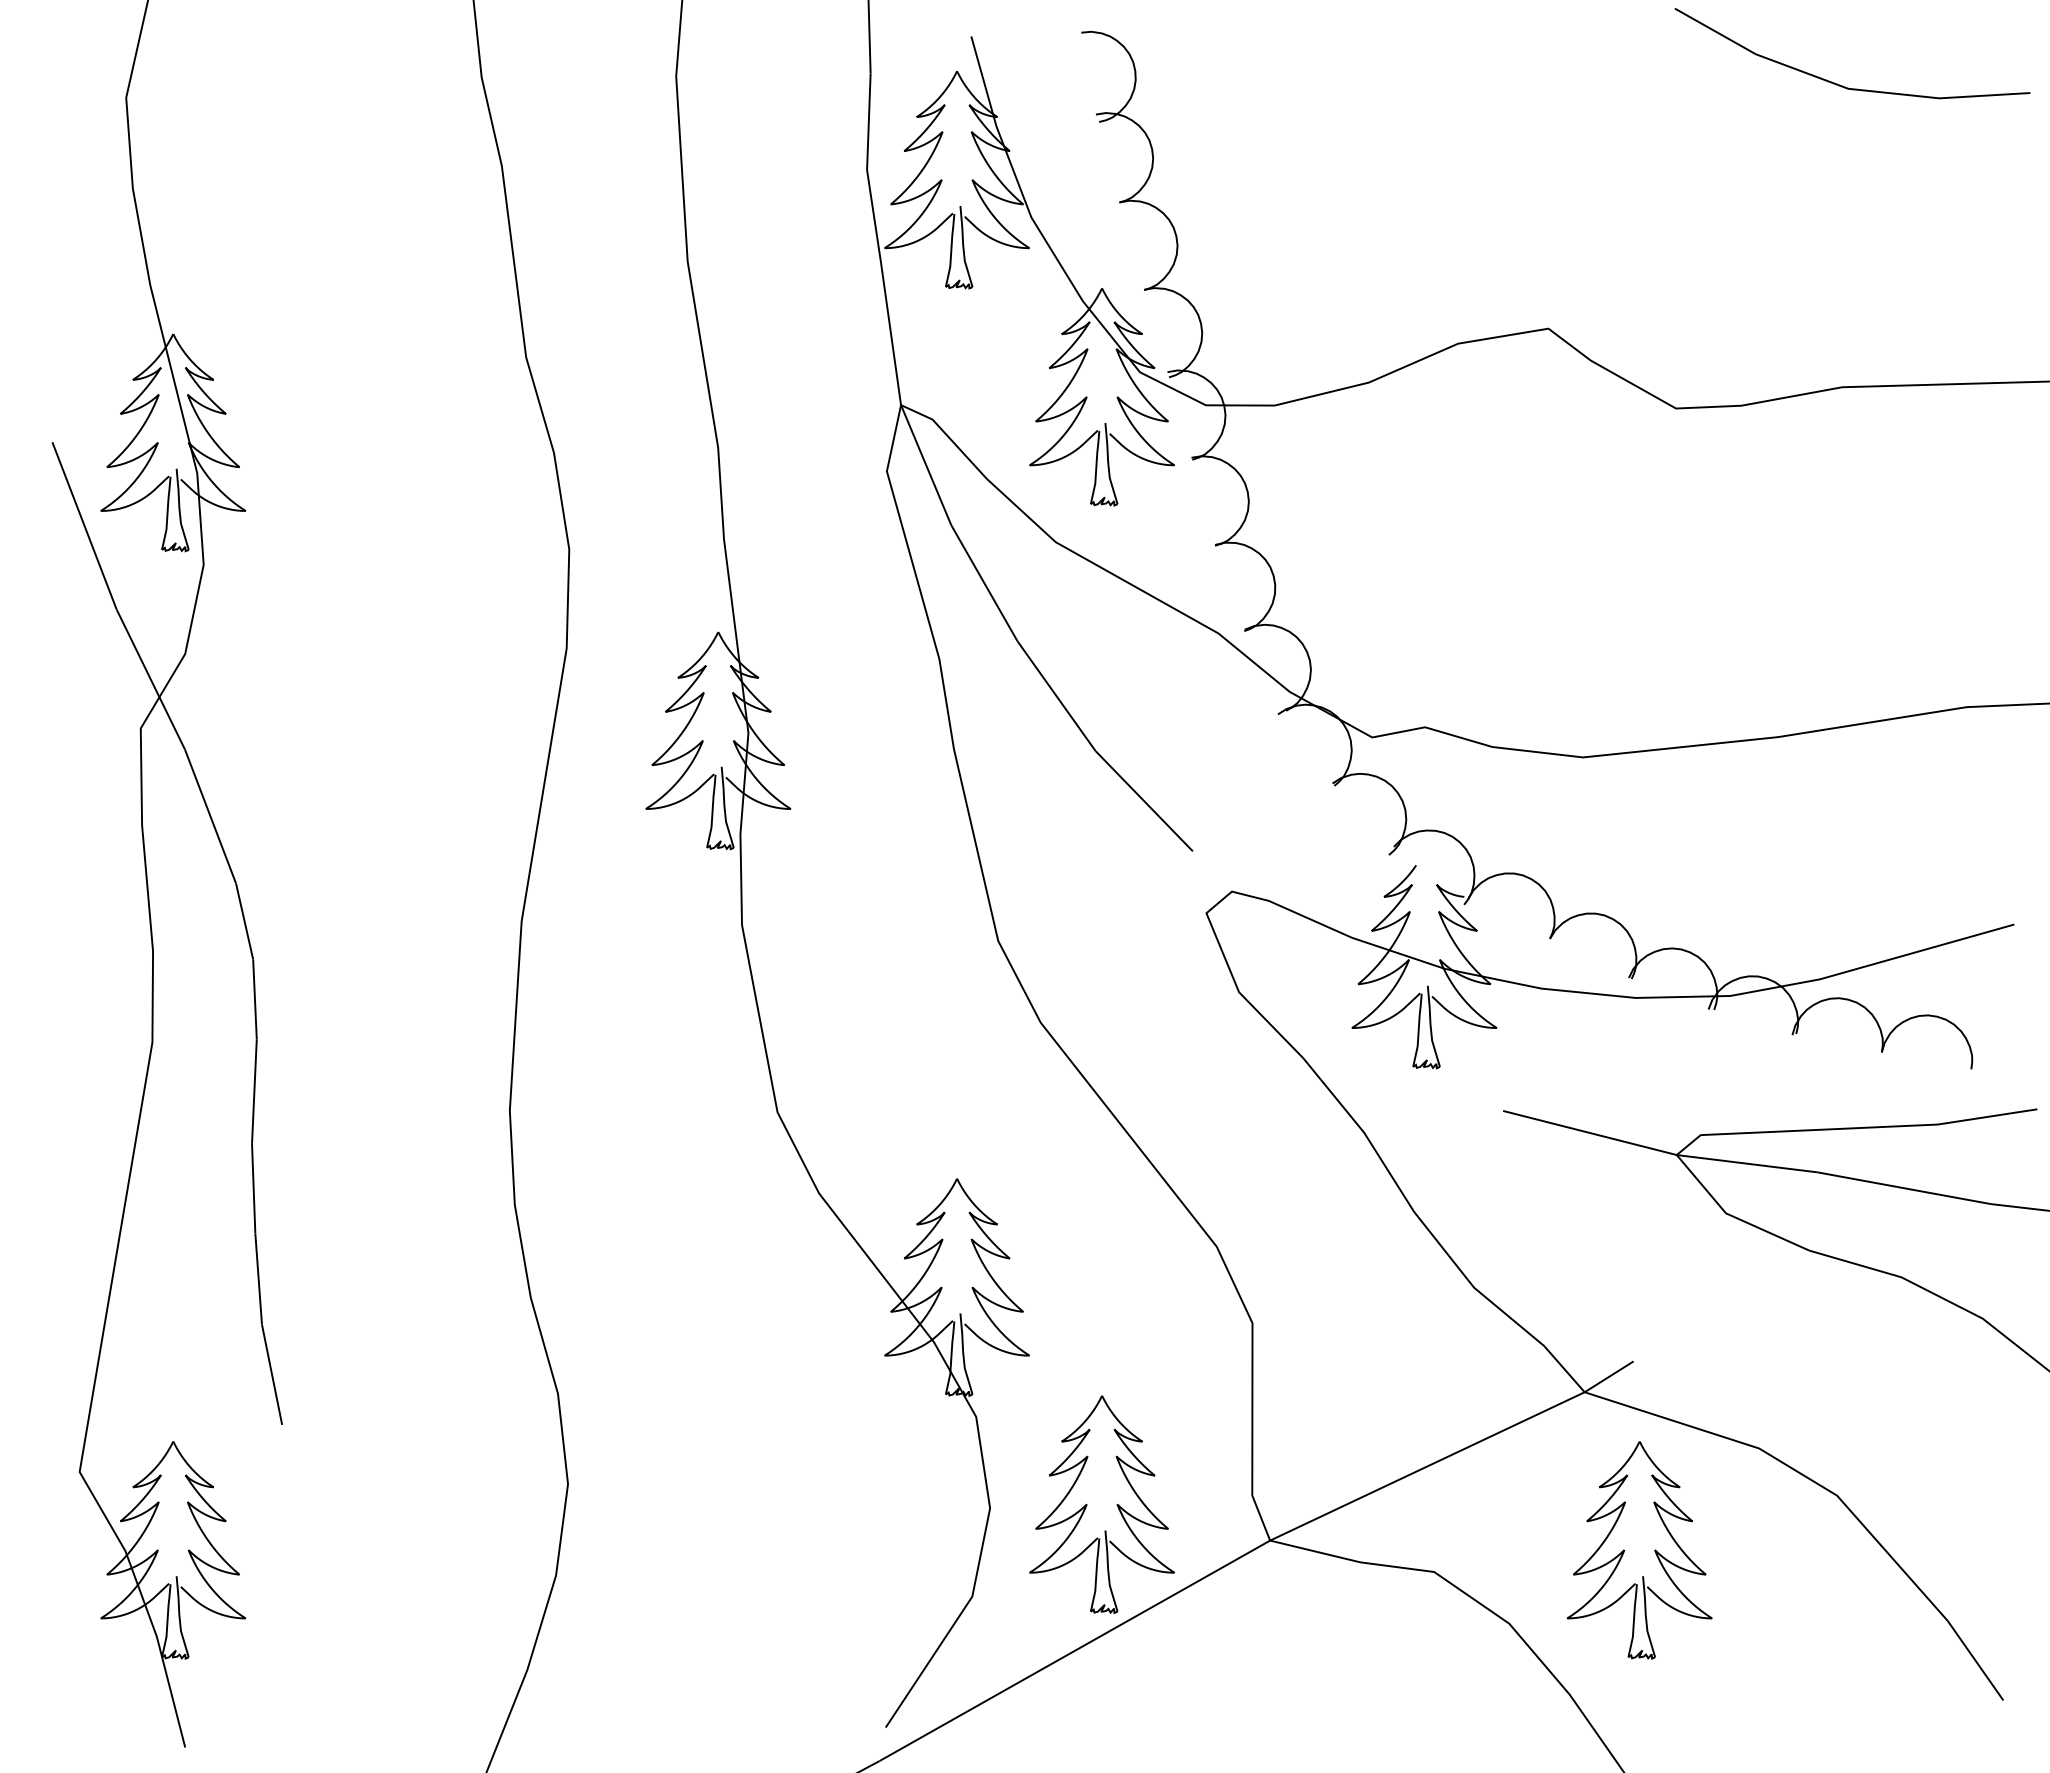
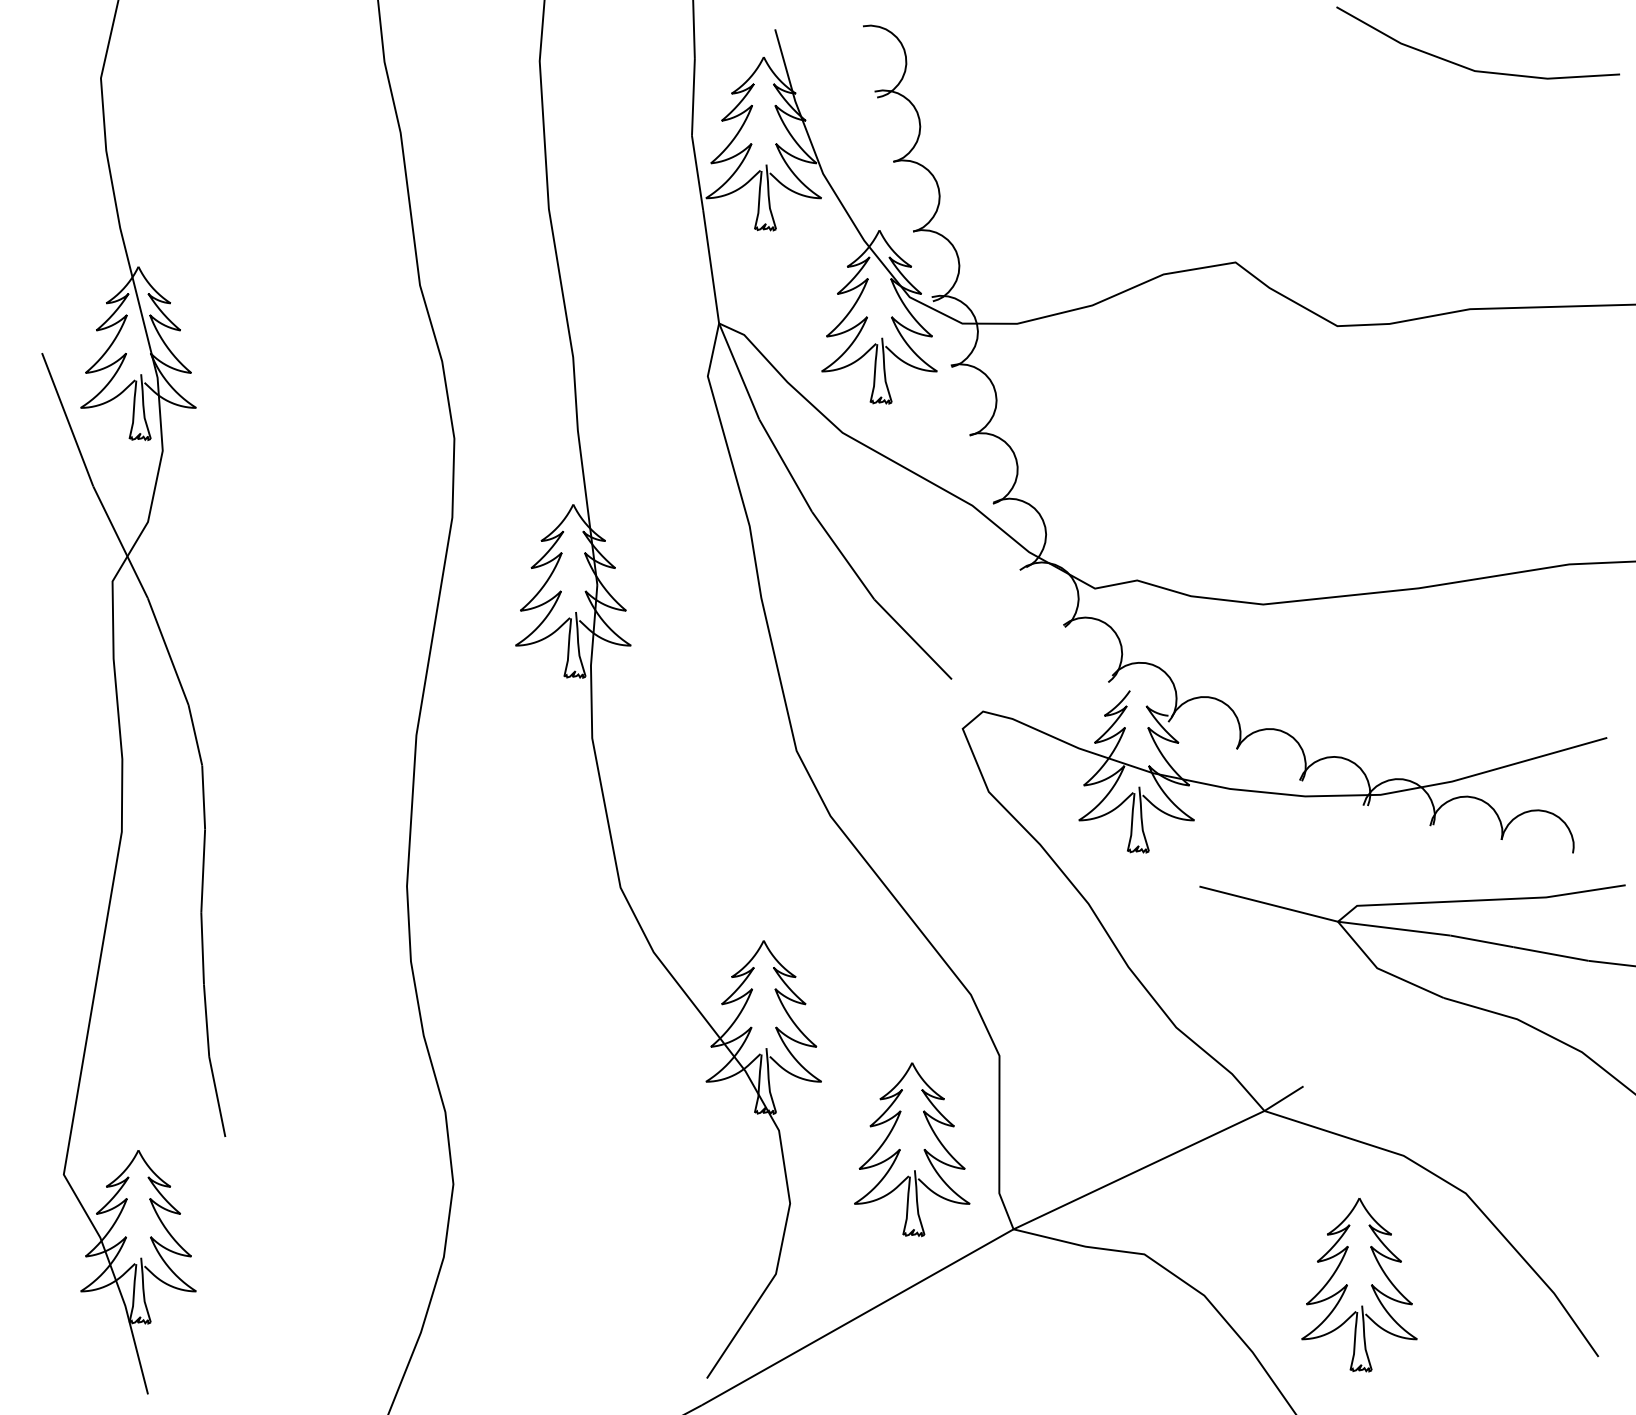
part: (1087, 1504) -> (900, 1149), moved
part: (1625, 1550) -> (1348, 1285), moved

